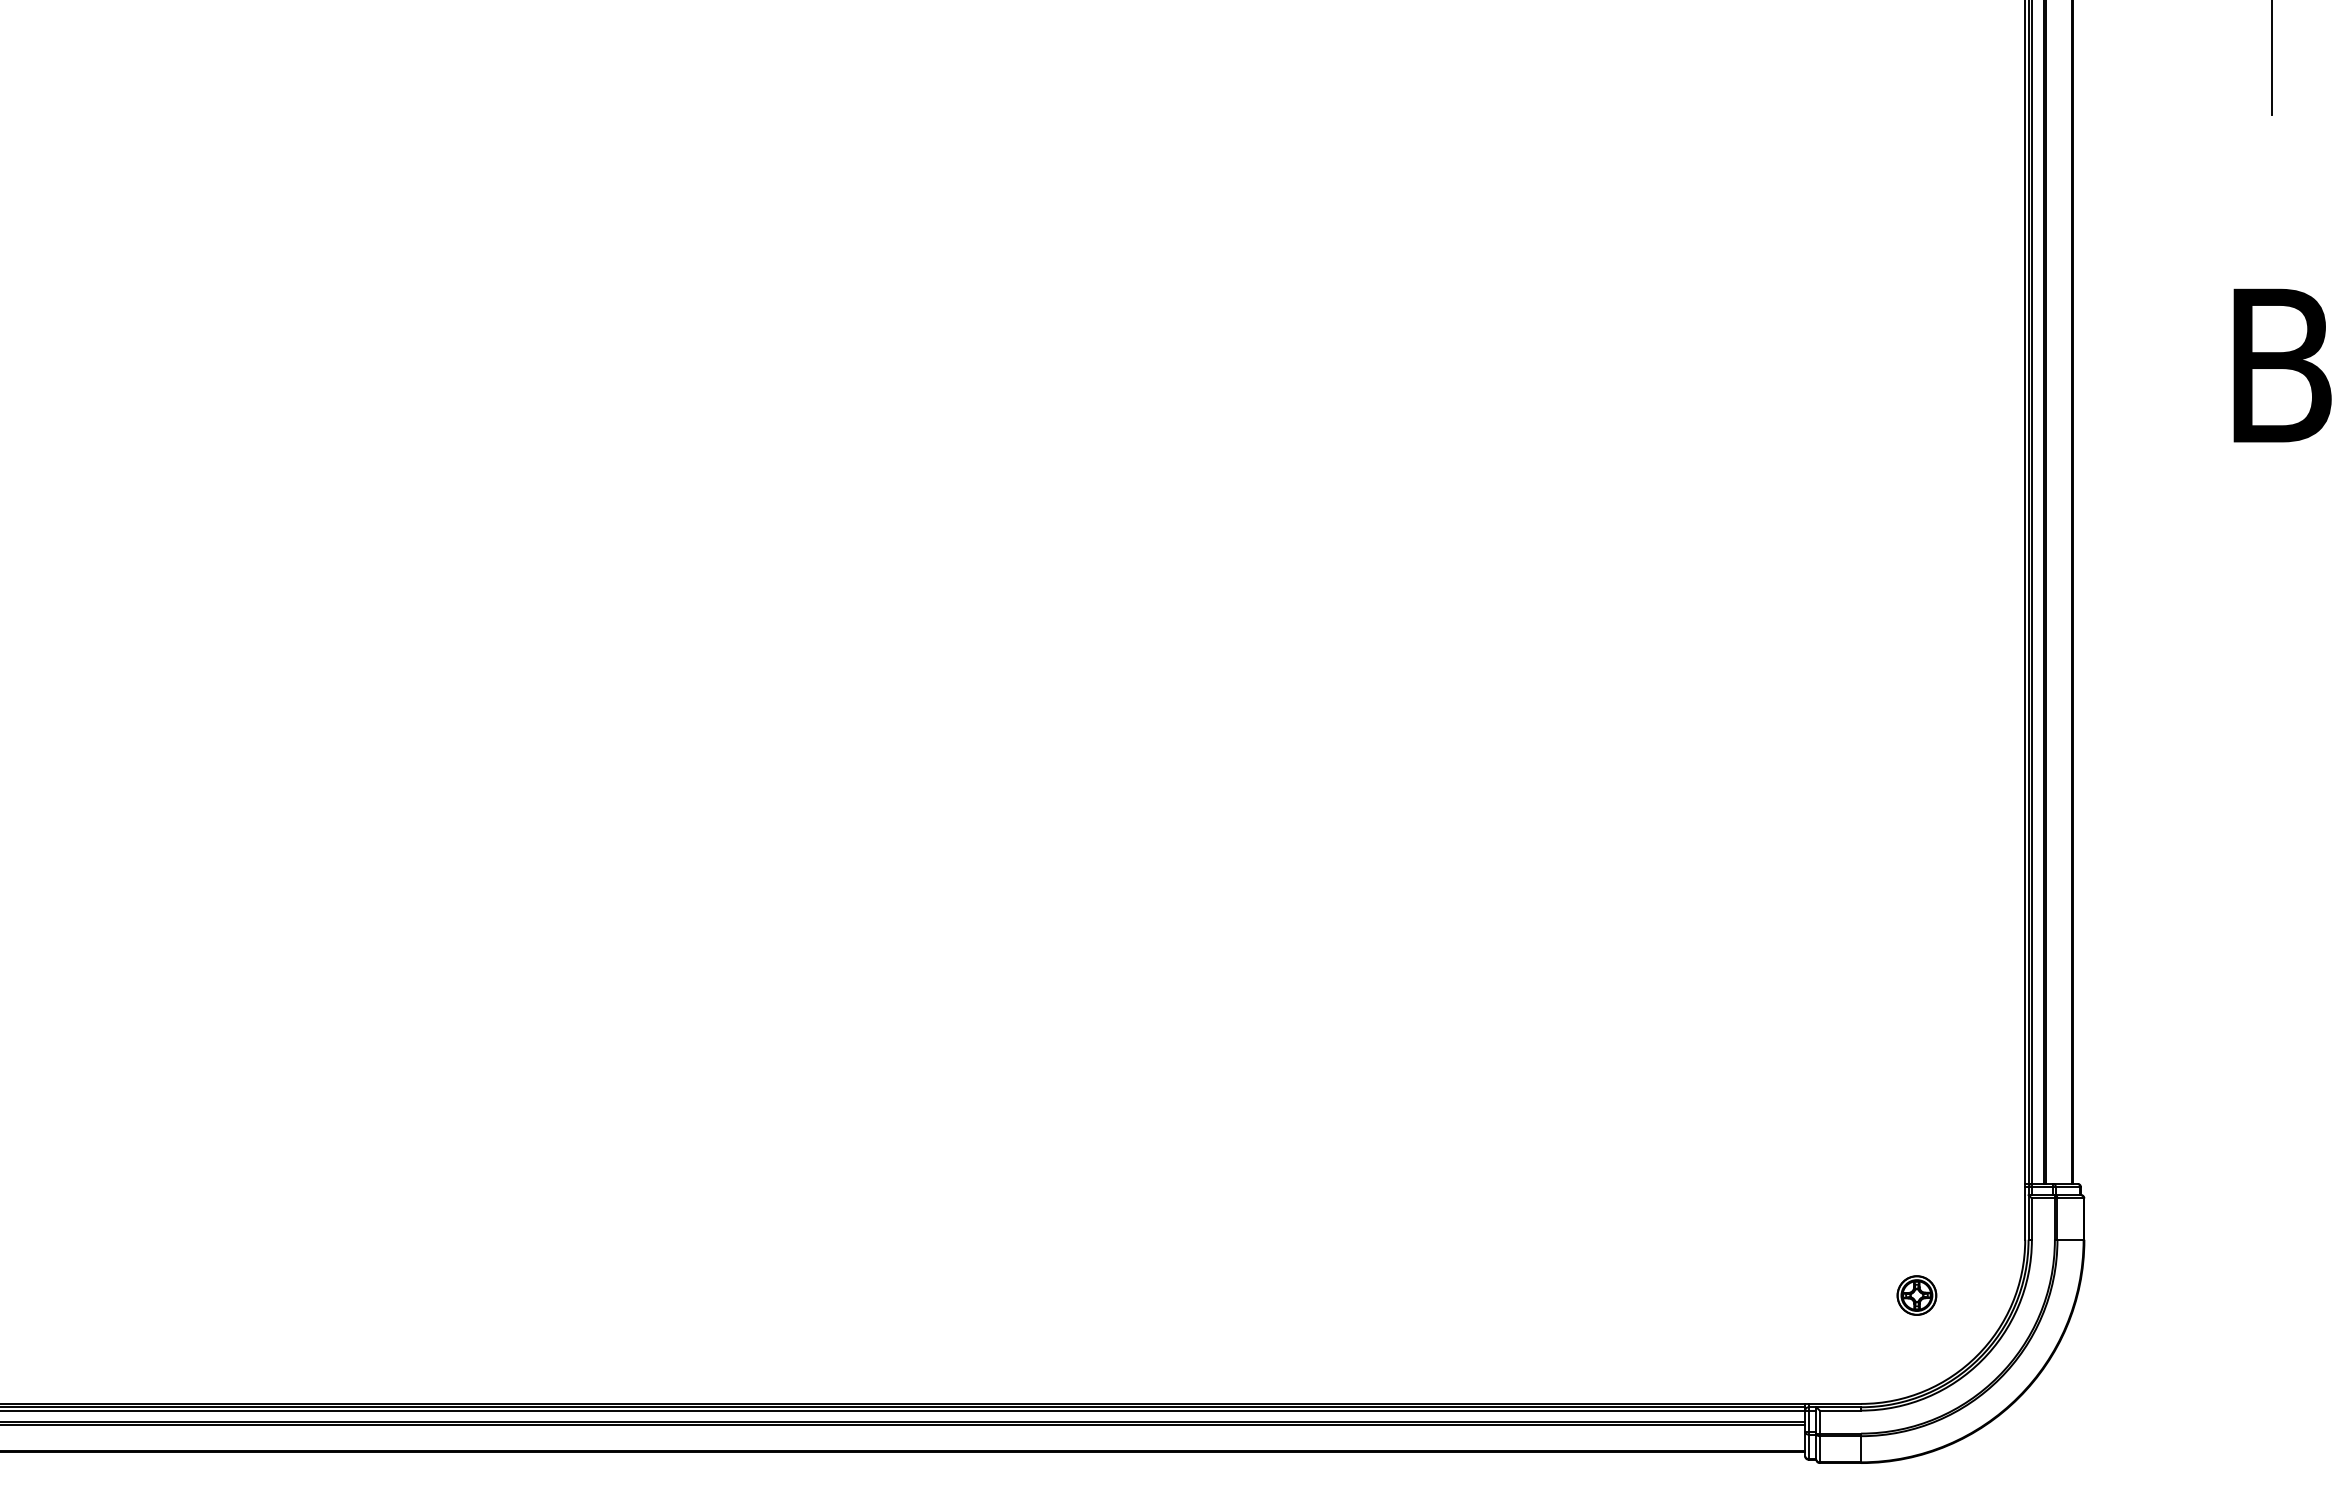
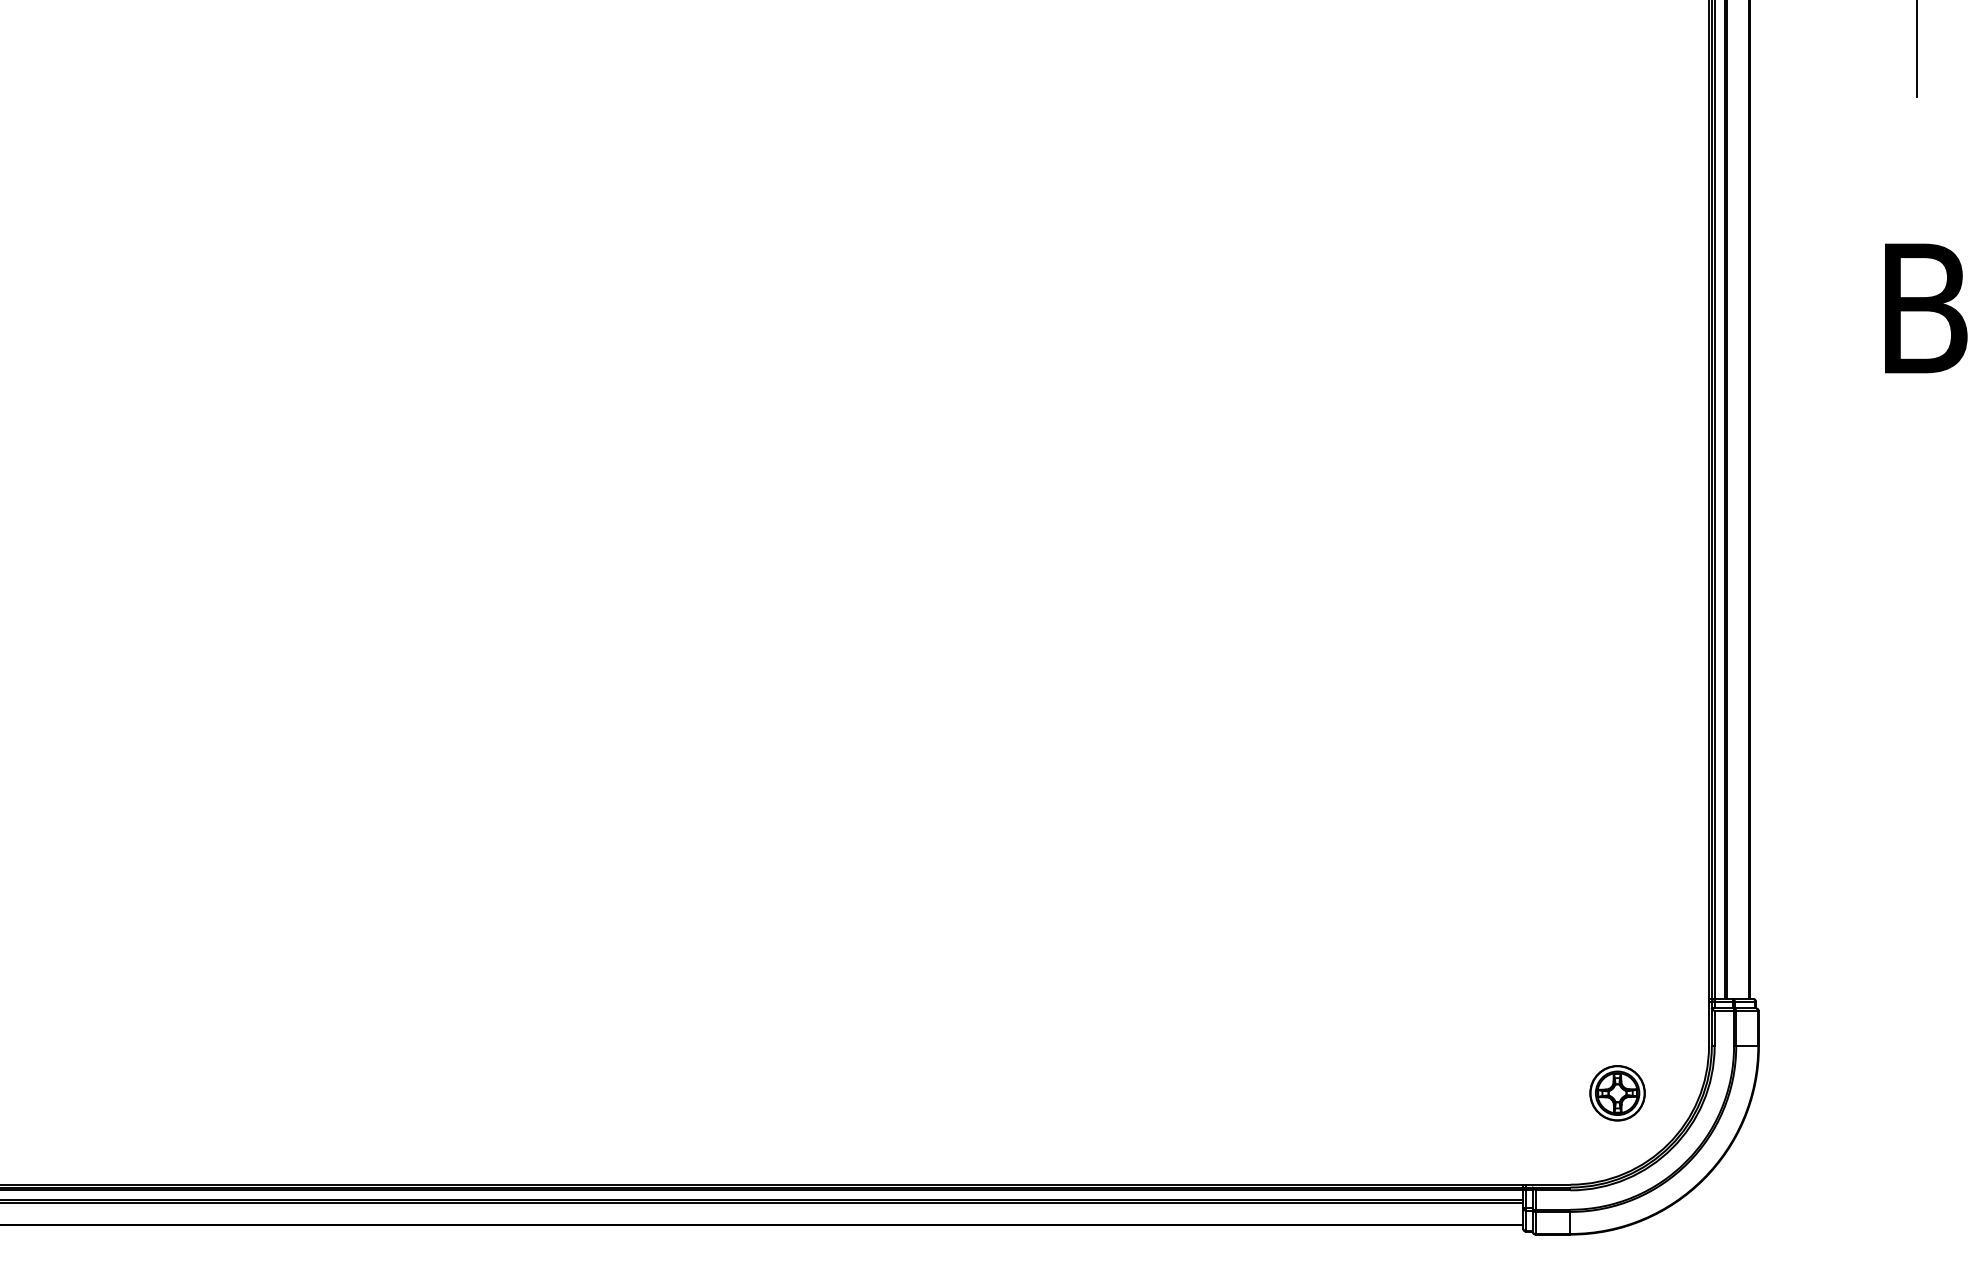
part: (1916, 1295) -> (1617, 1093), size x1.67

